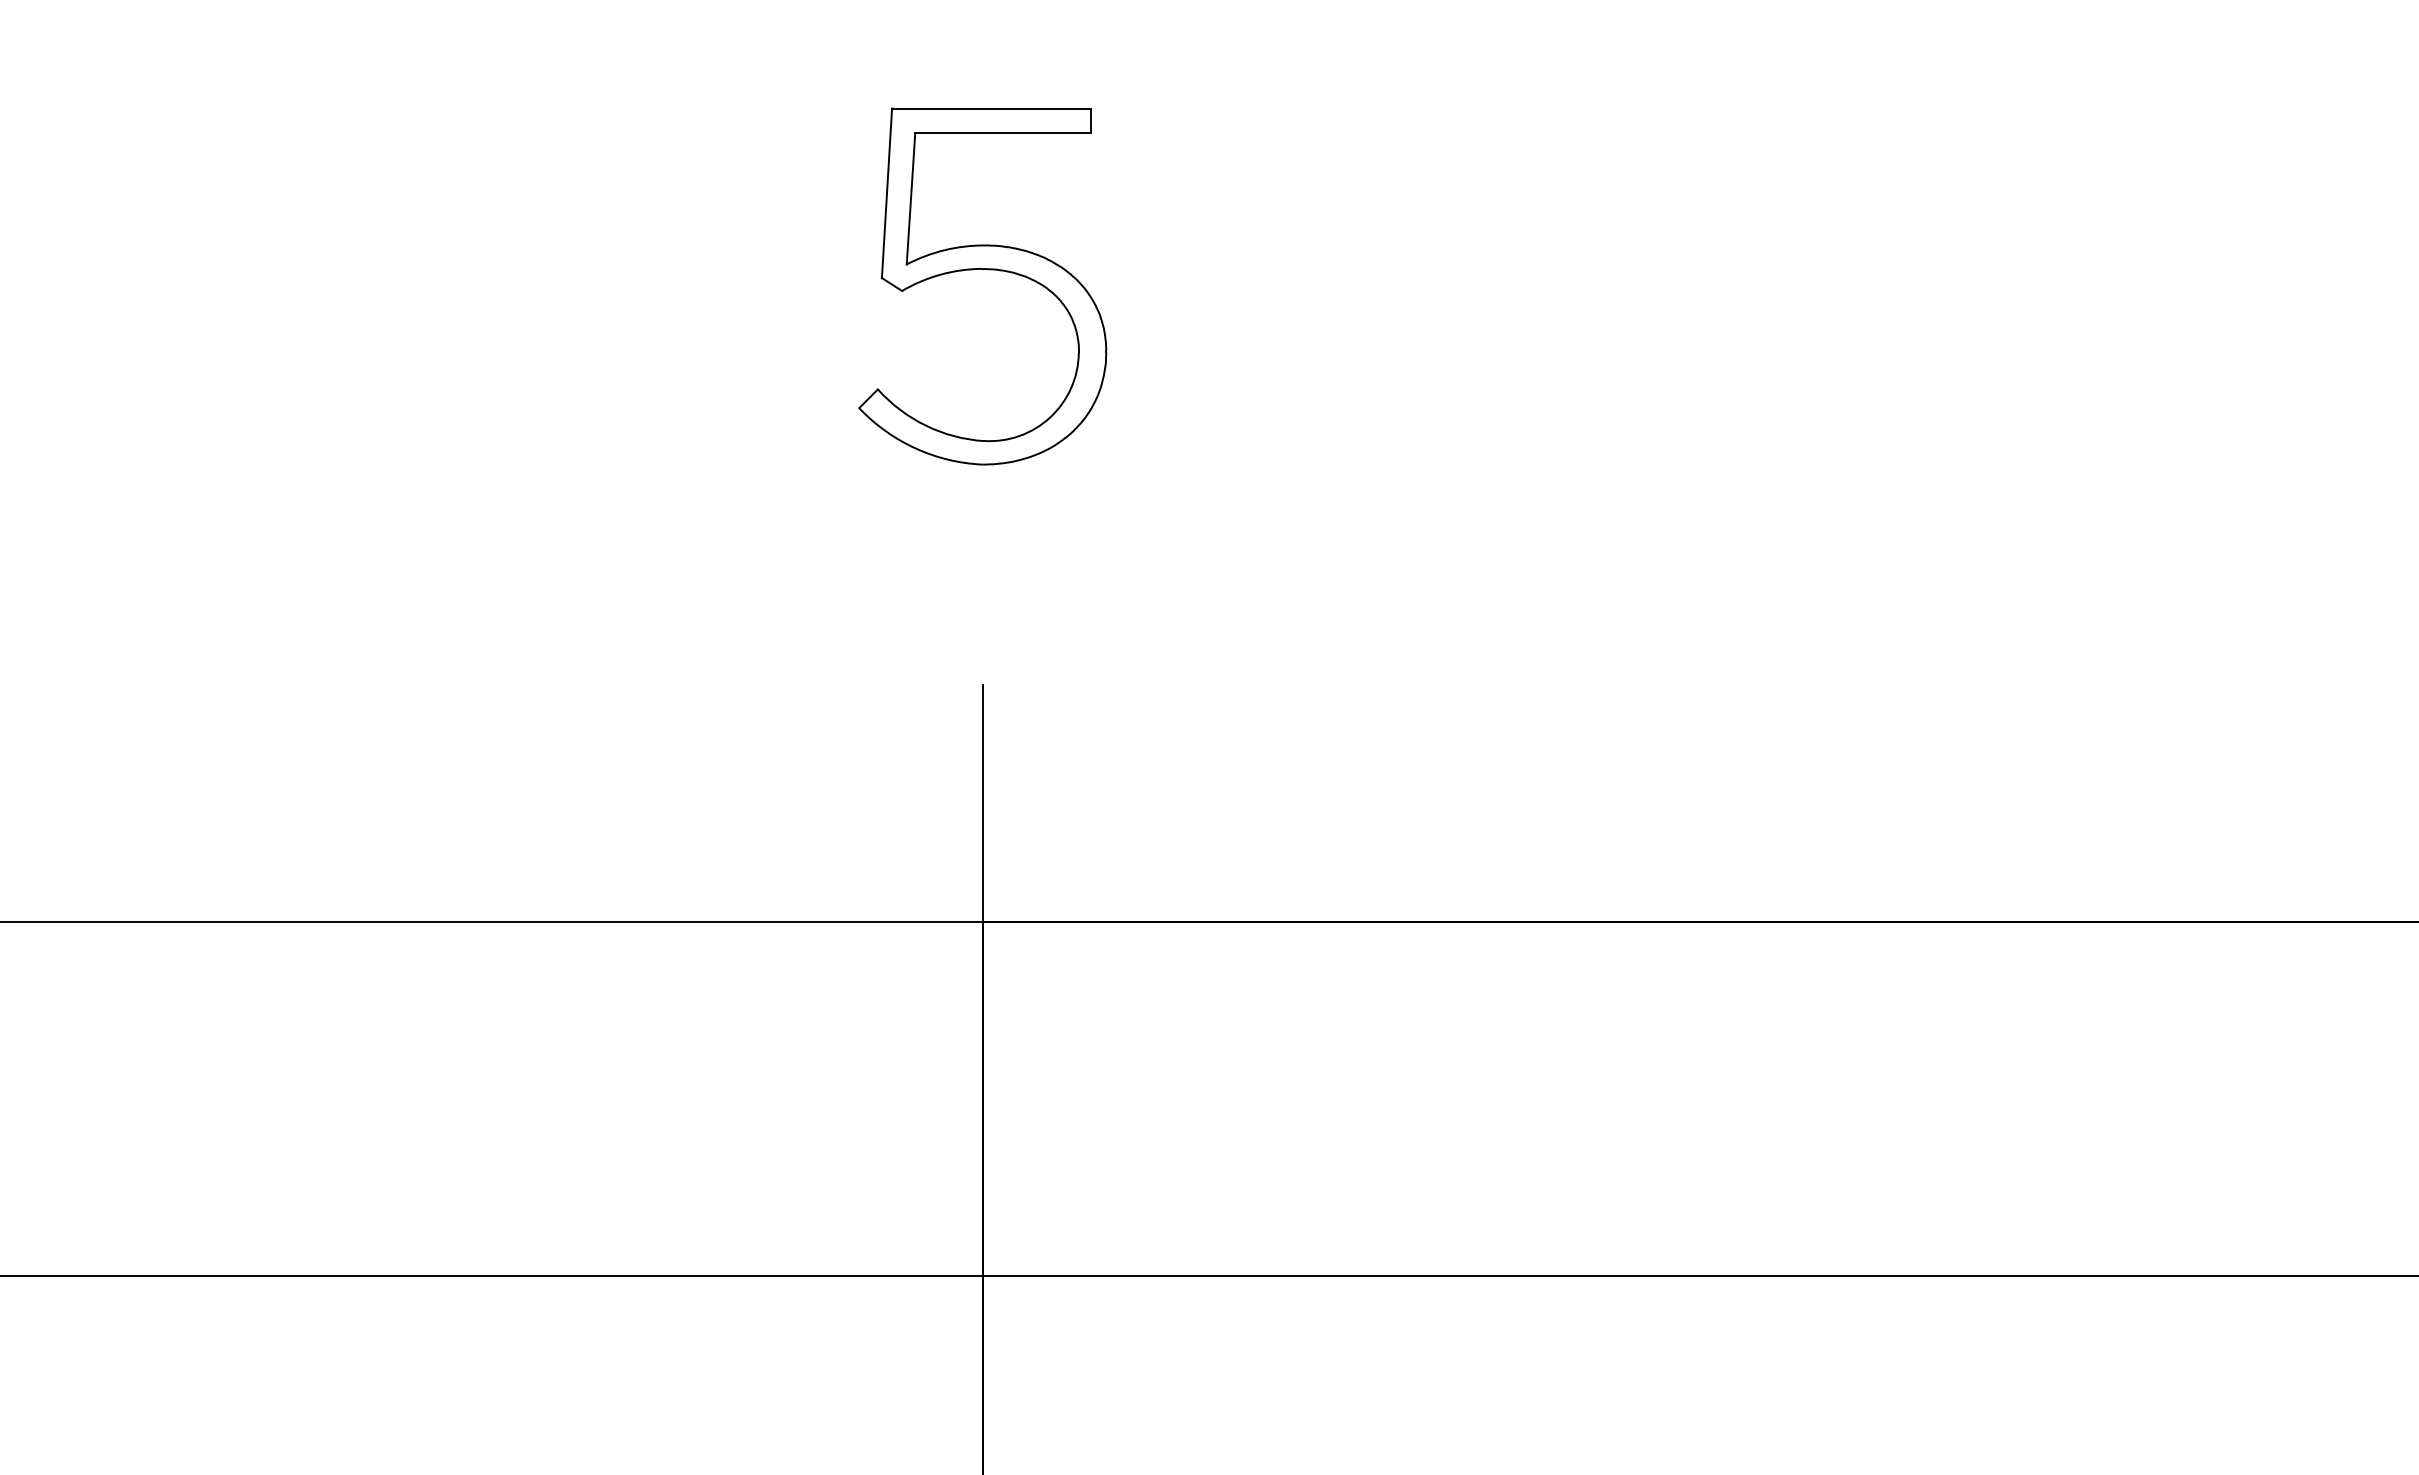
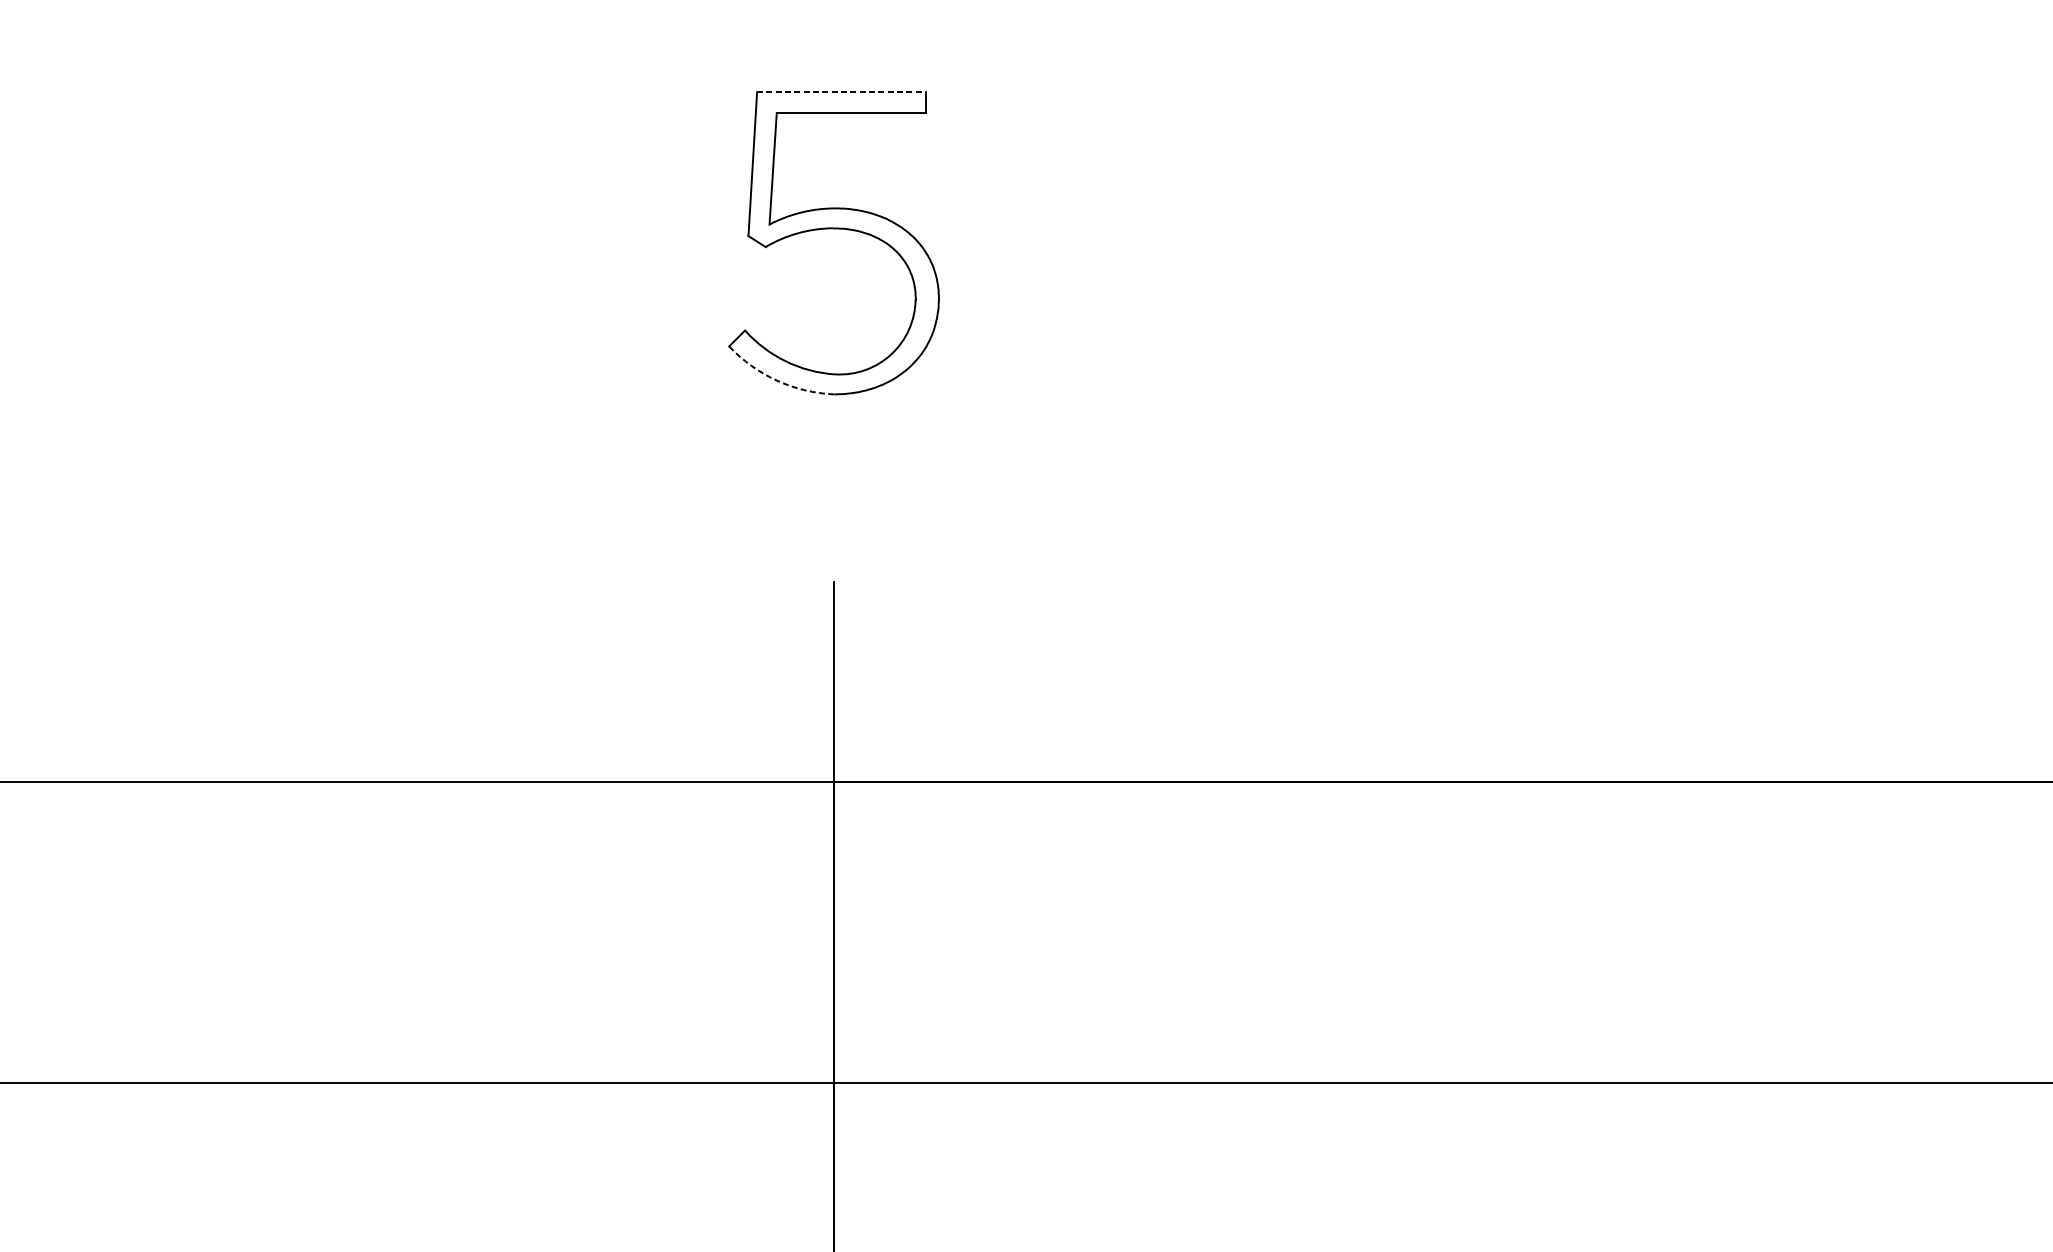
line: (991, 108) -> (841, 92), solid -> dashed
arc: (915, 448) -> (776, 380), solid -> dashed

